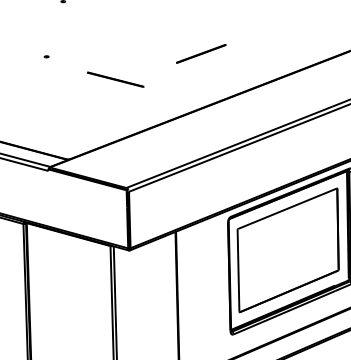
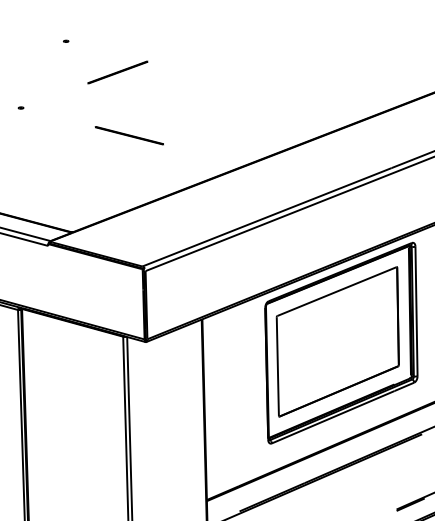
line: (200, 53) -> (117, 72), moved
part: (46, 56) -> (20, 107), moved

